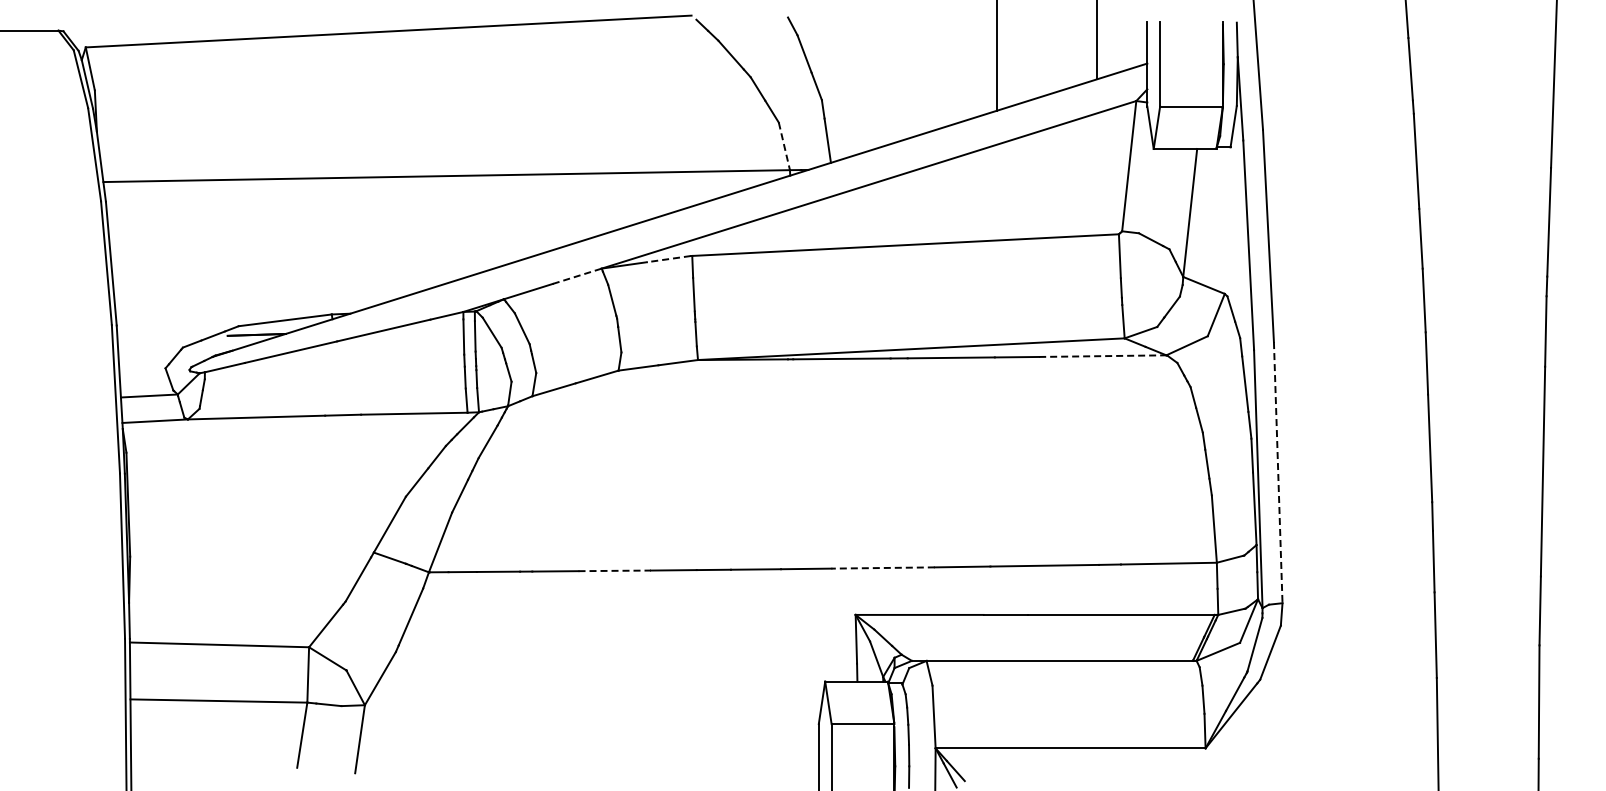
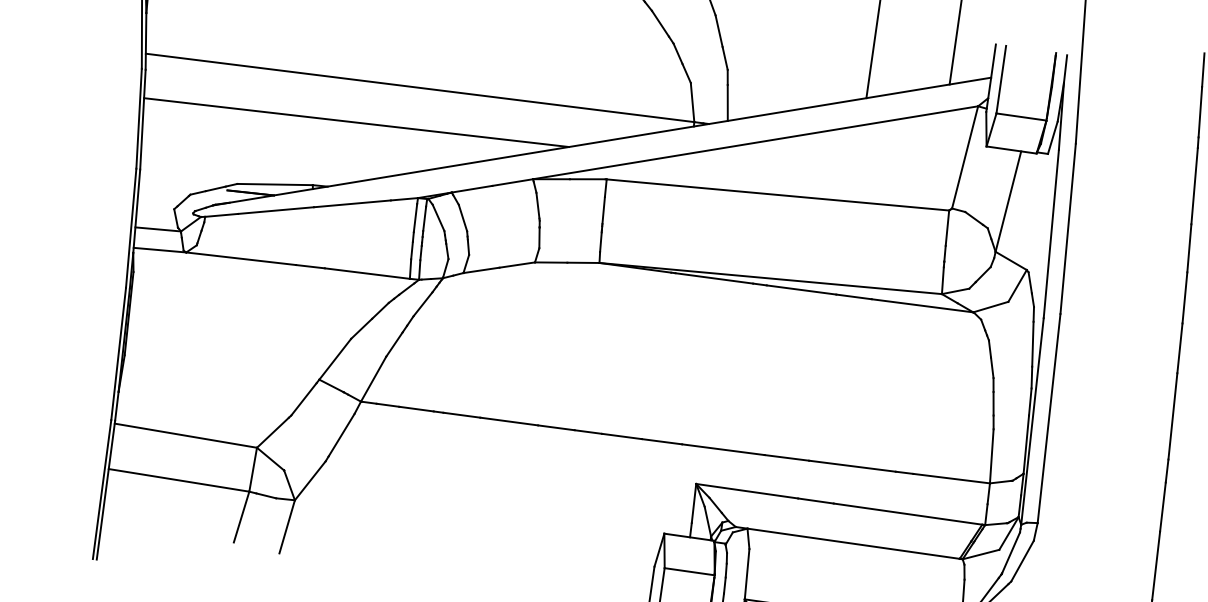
line: (784, 146) -> (692, 102), dashed -> solid
line: (374, 229) -> (356, 122), added
line: (668, 259) -> (587, 179), dashed -> solid
line: (577, 276) -> (512, 182), dashed -> solid
line: (1102, 356) -> (922, 306), dashed -> solid
line: (1278, 472) -> (1049, 418), dashed -> solid
line: (883, 568) -> (723, 450), dashed -> solid
line: (615, 570) -> (509, 421), dashed -> solid

